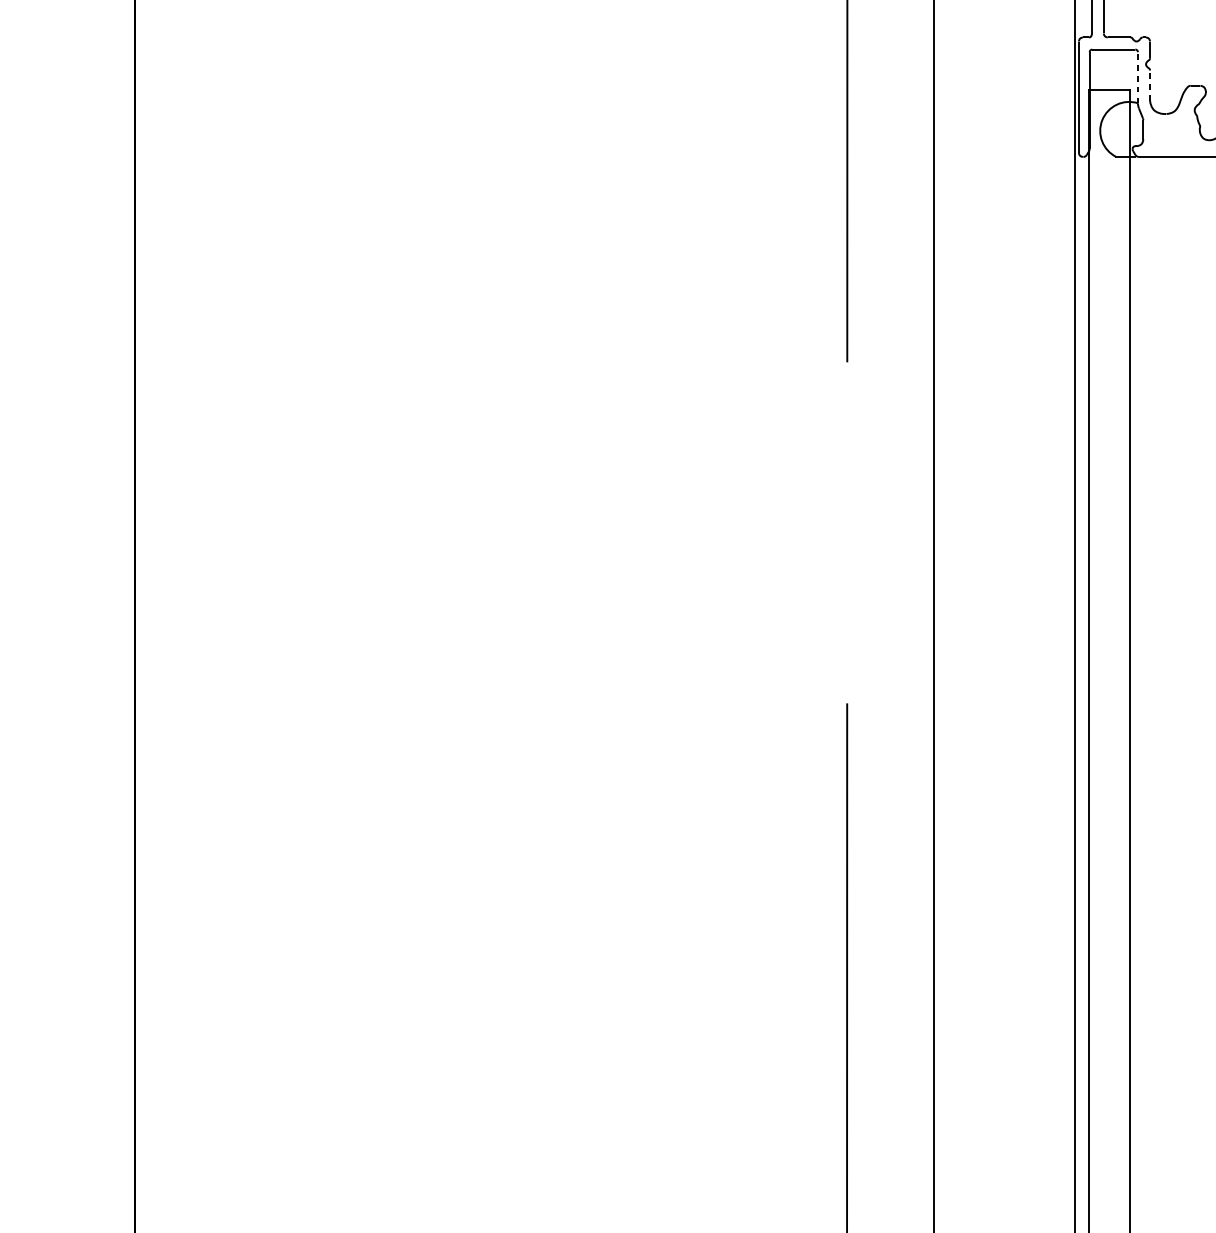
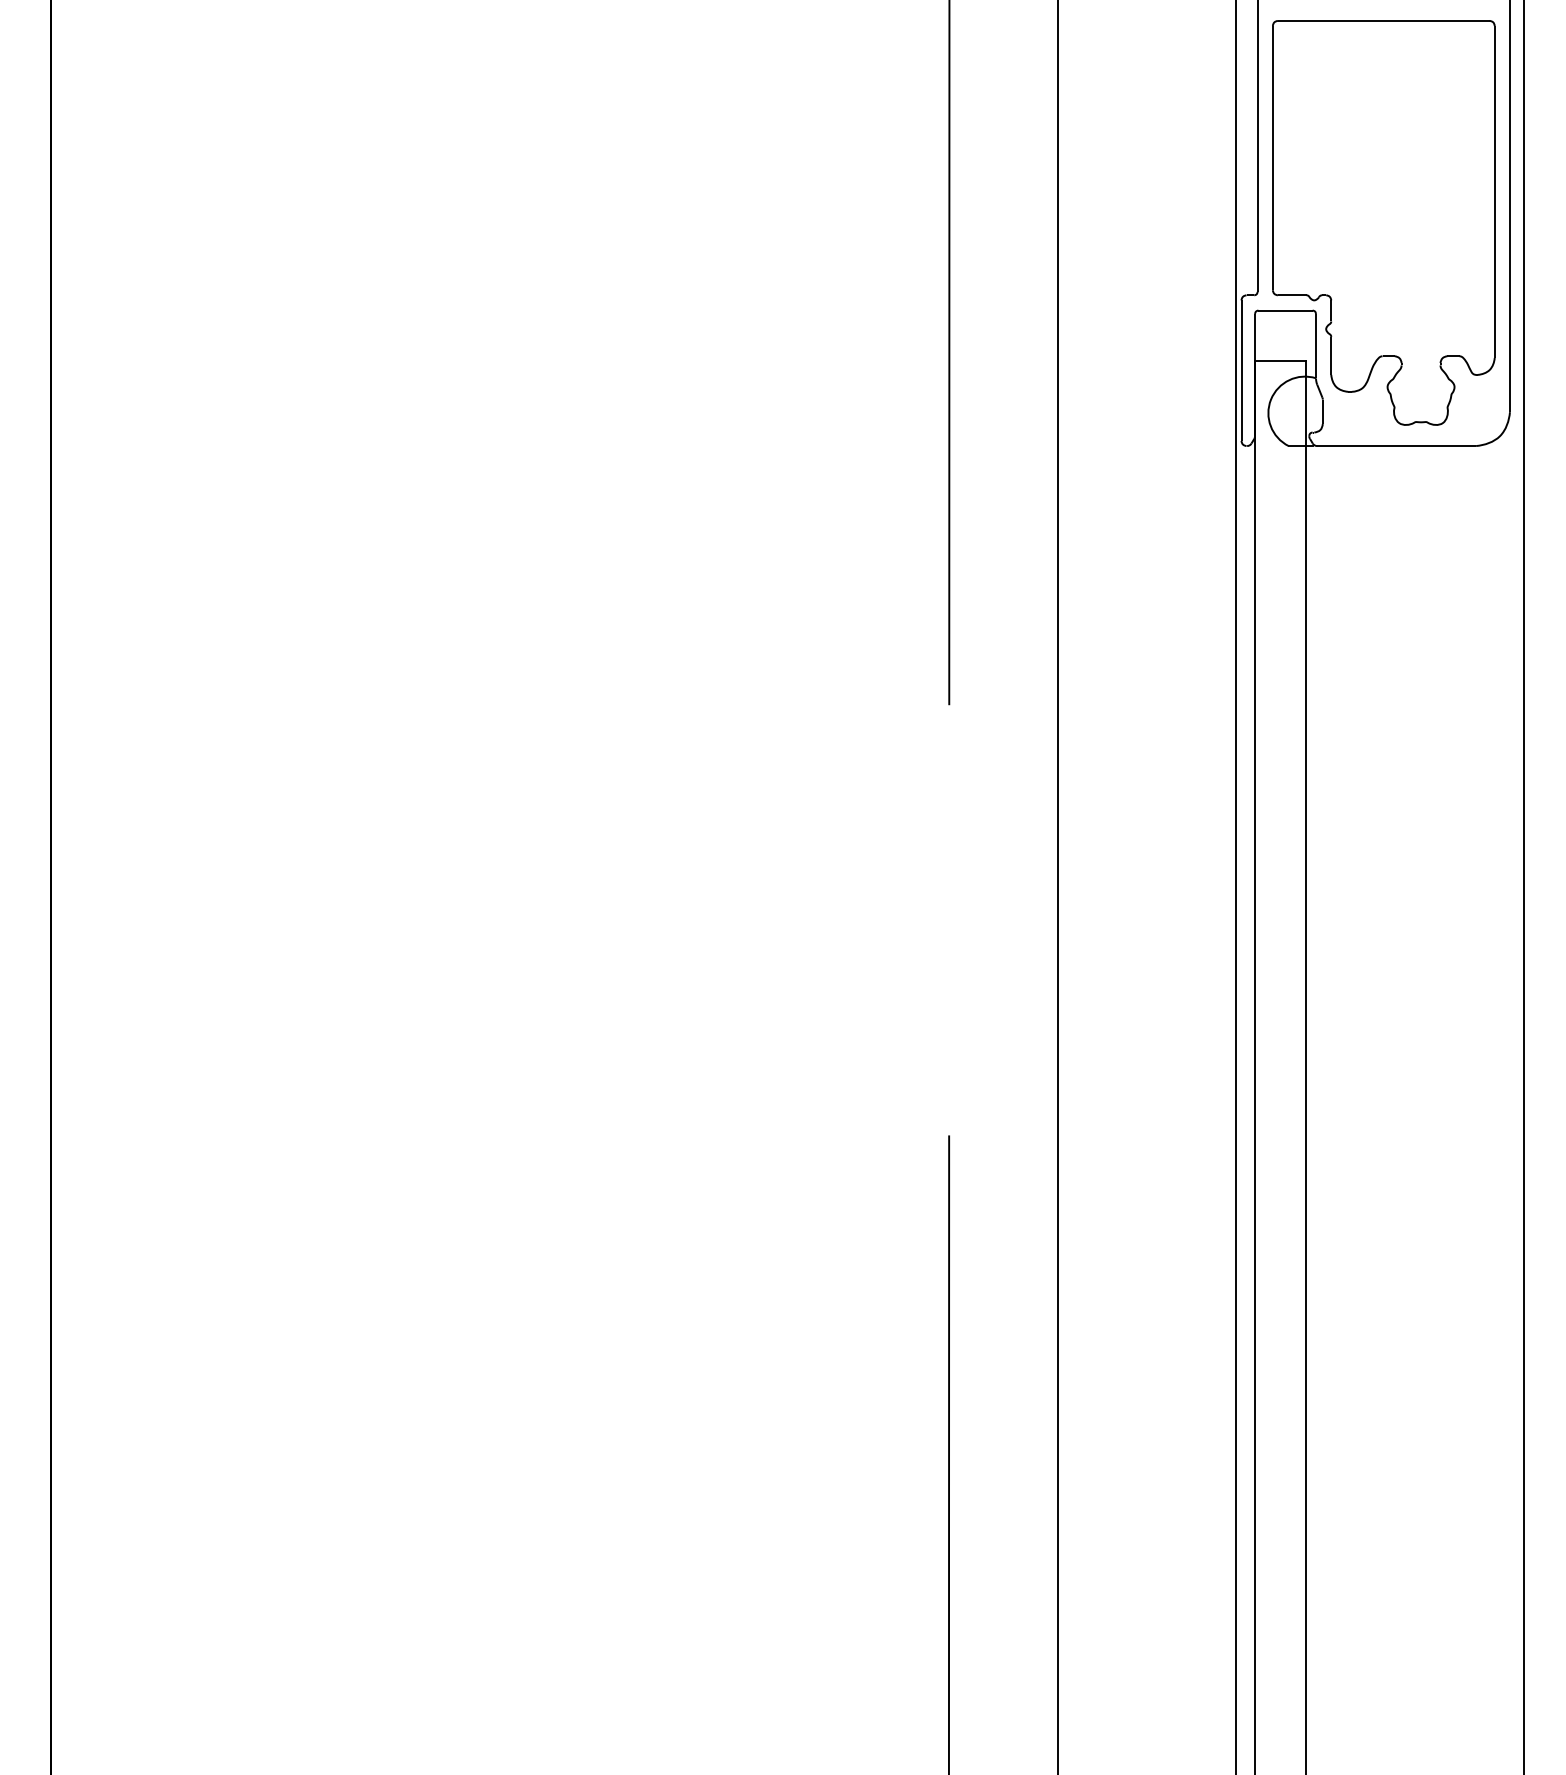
line: (1138, 77) -> (1316, 345), dashed -> solid
line: (1150, 85) -> (1331, 355), dashed -> solid

